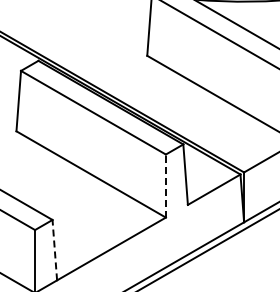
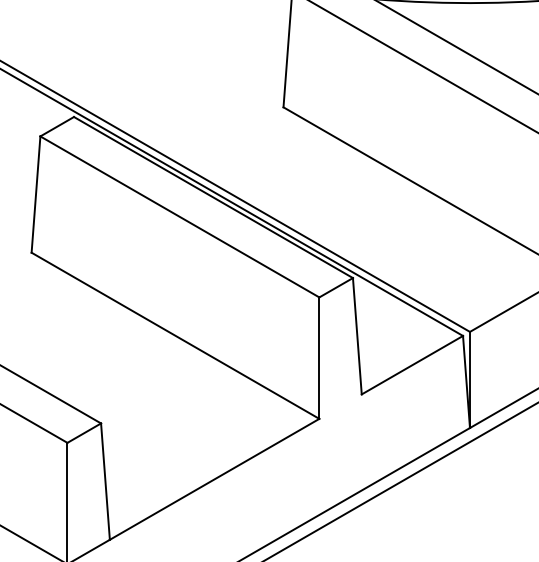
line: (165, 186) -> (318, 358), dashed -> solid
line: (54, 249) -> (104, 480), dashed -> solid

